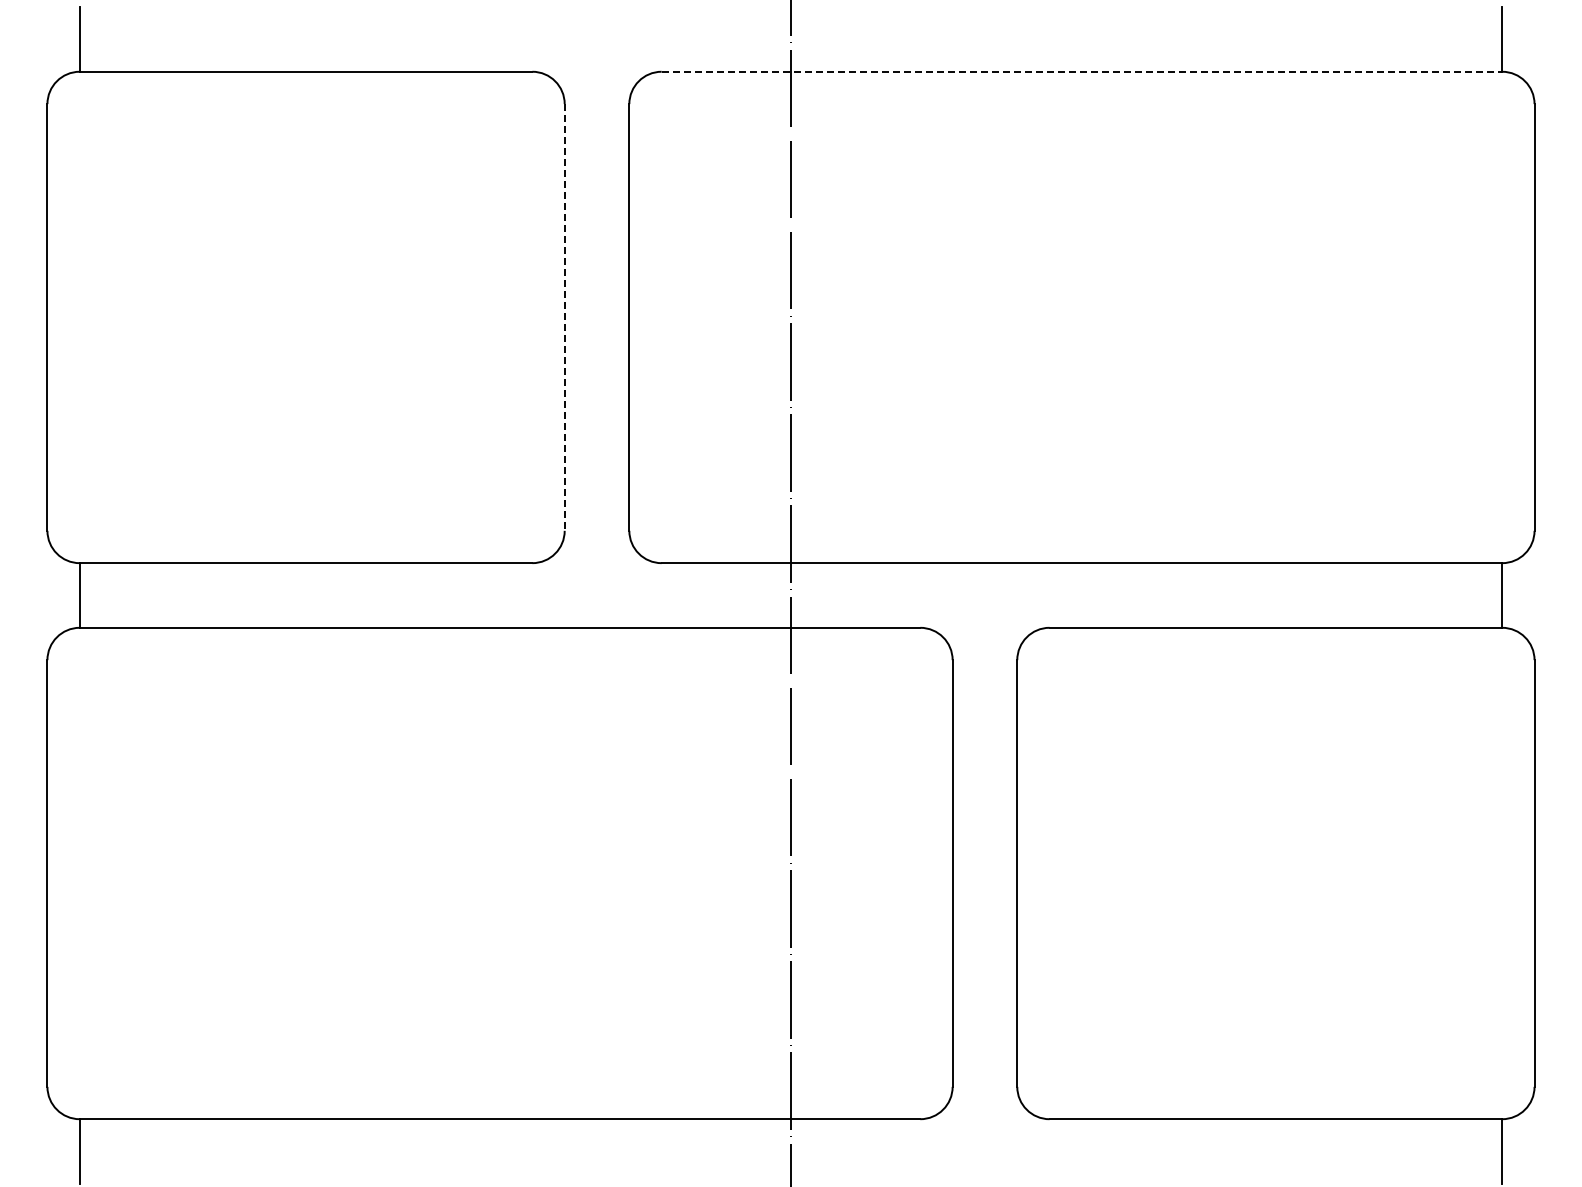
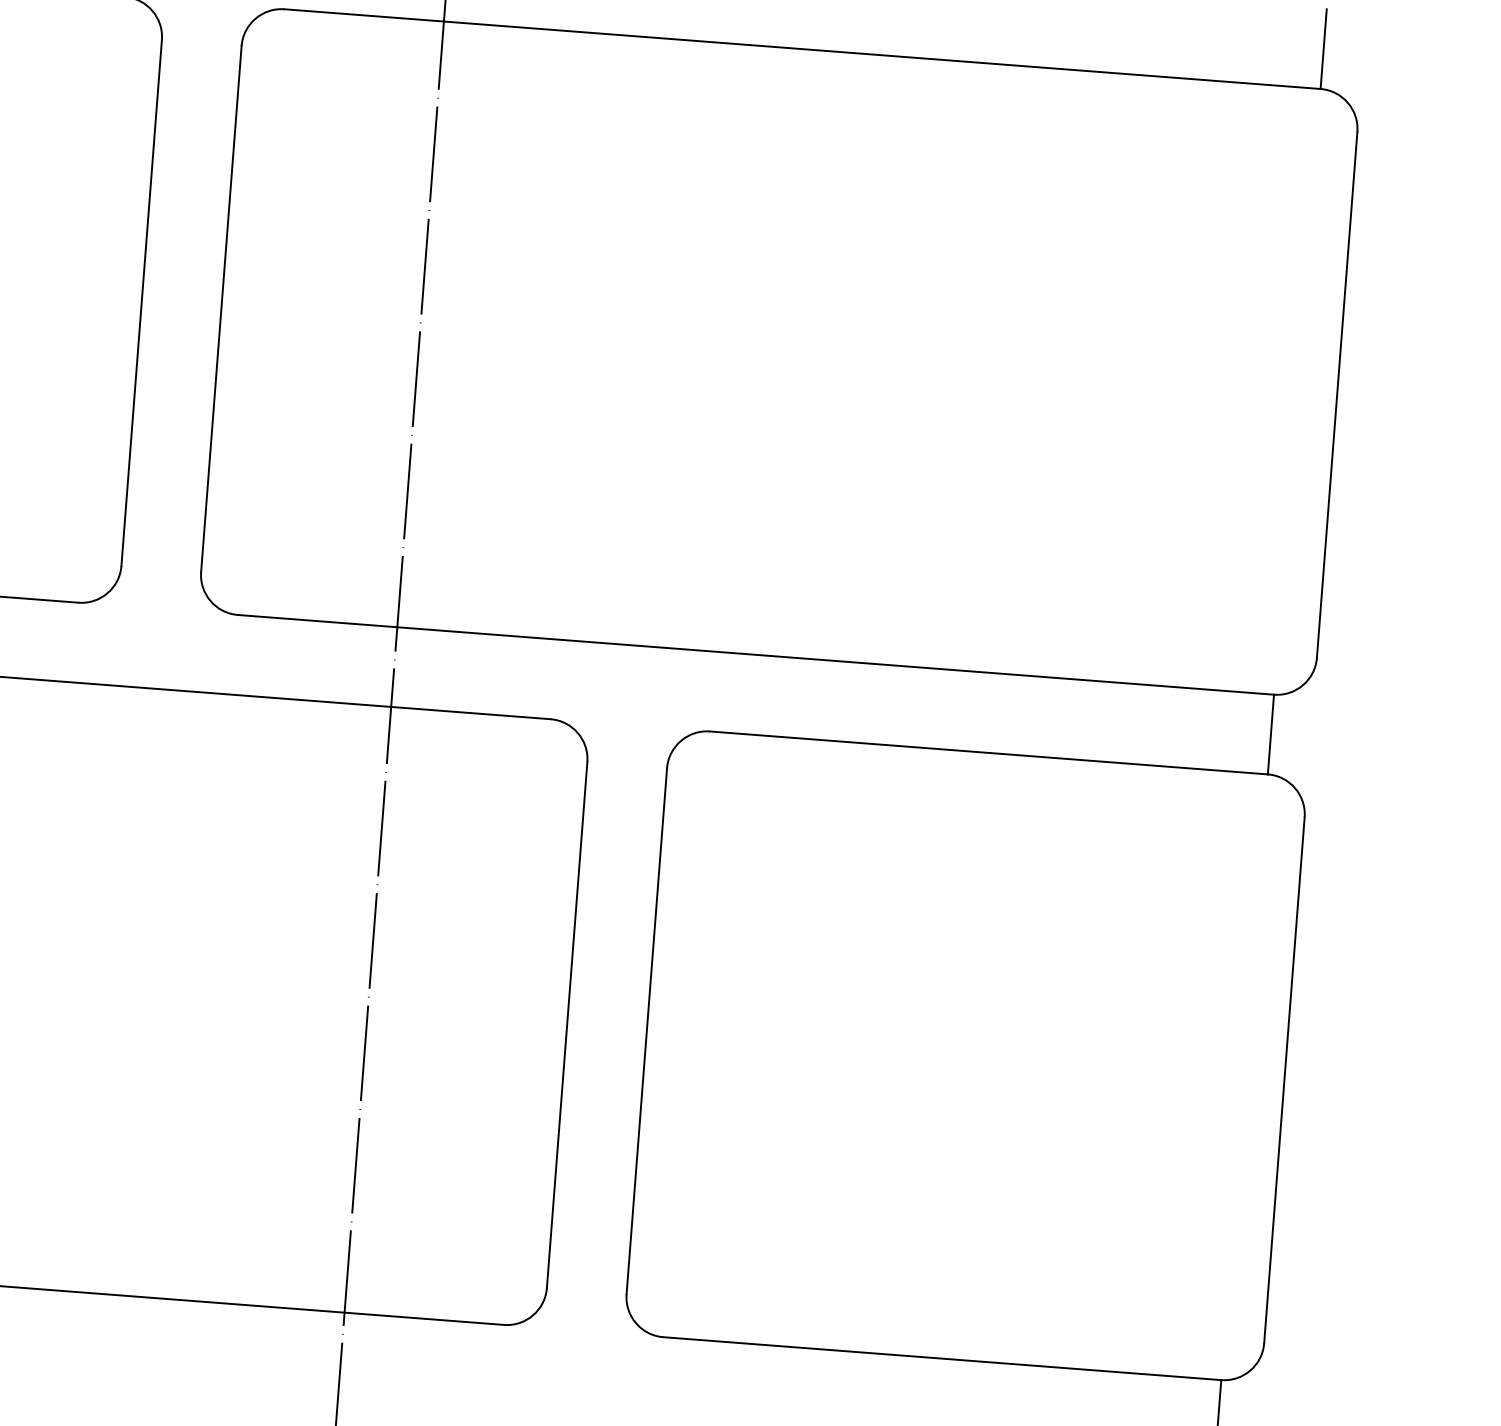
line: (1082, 71) -> (803, 48), dashed -> solid
line: (564, 317) -> (141, 302), dashed -> solid

